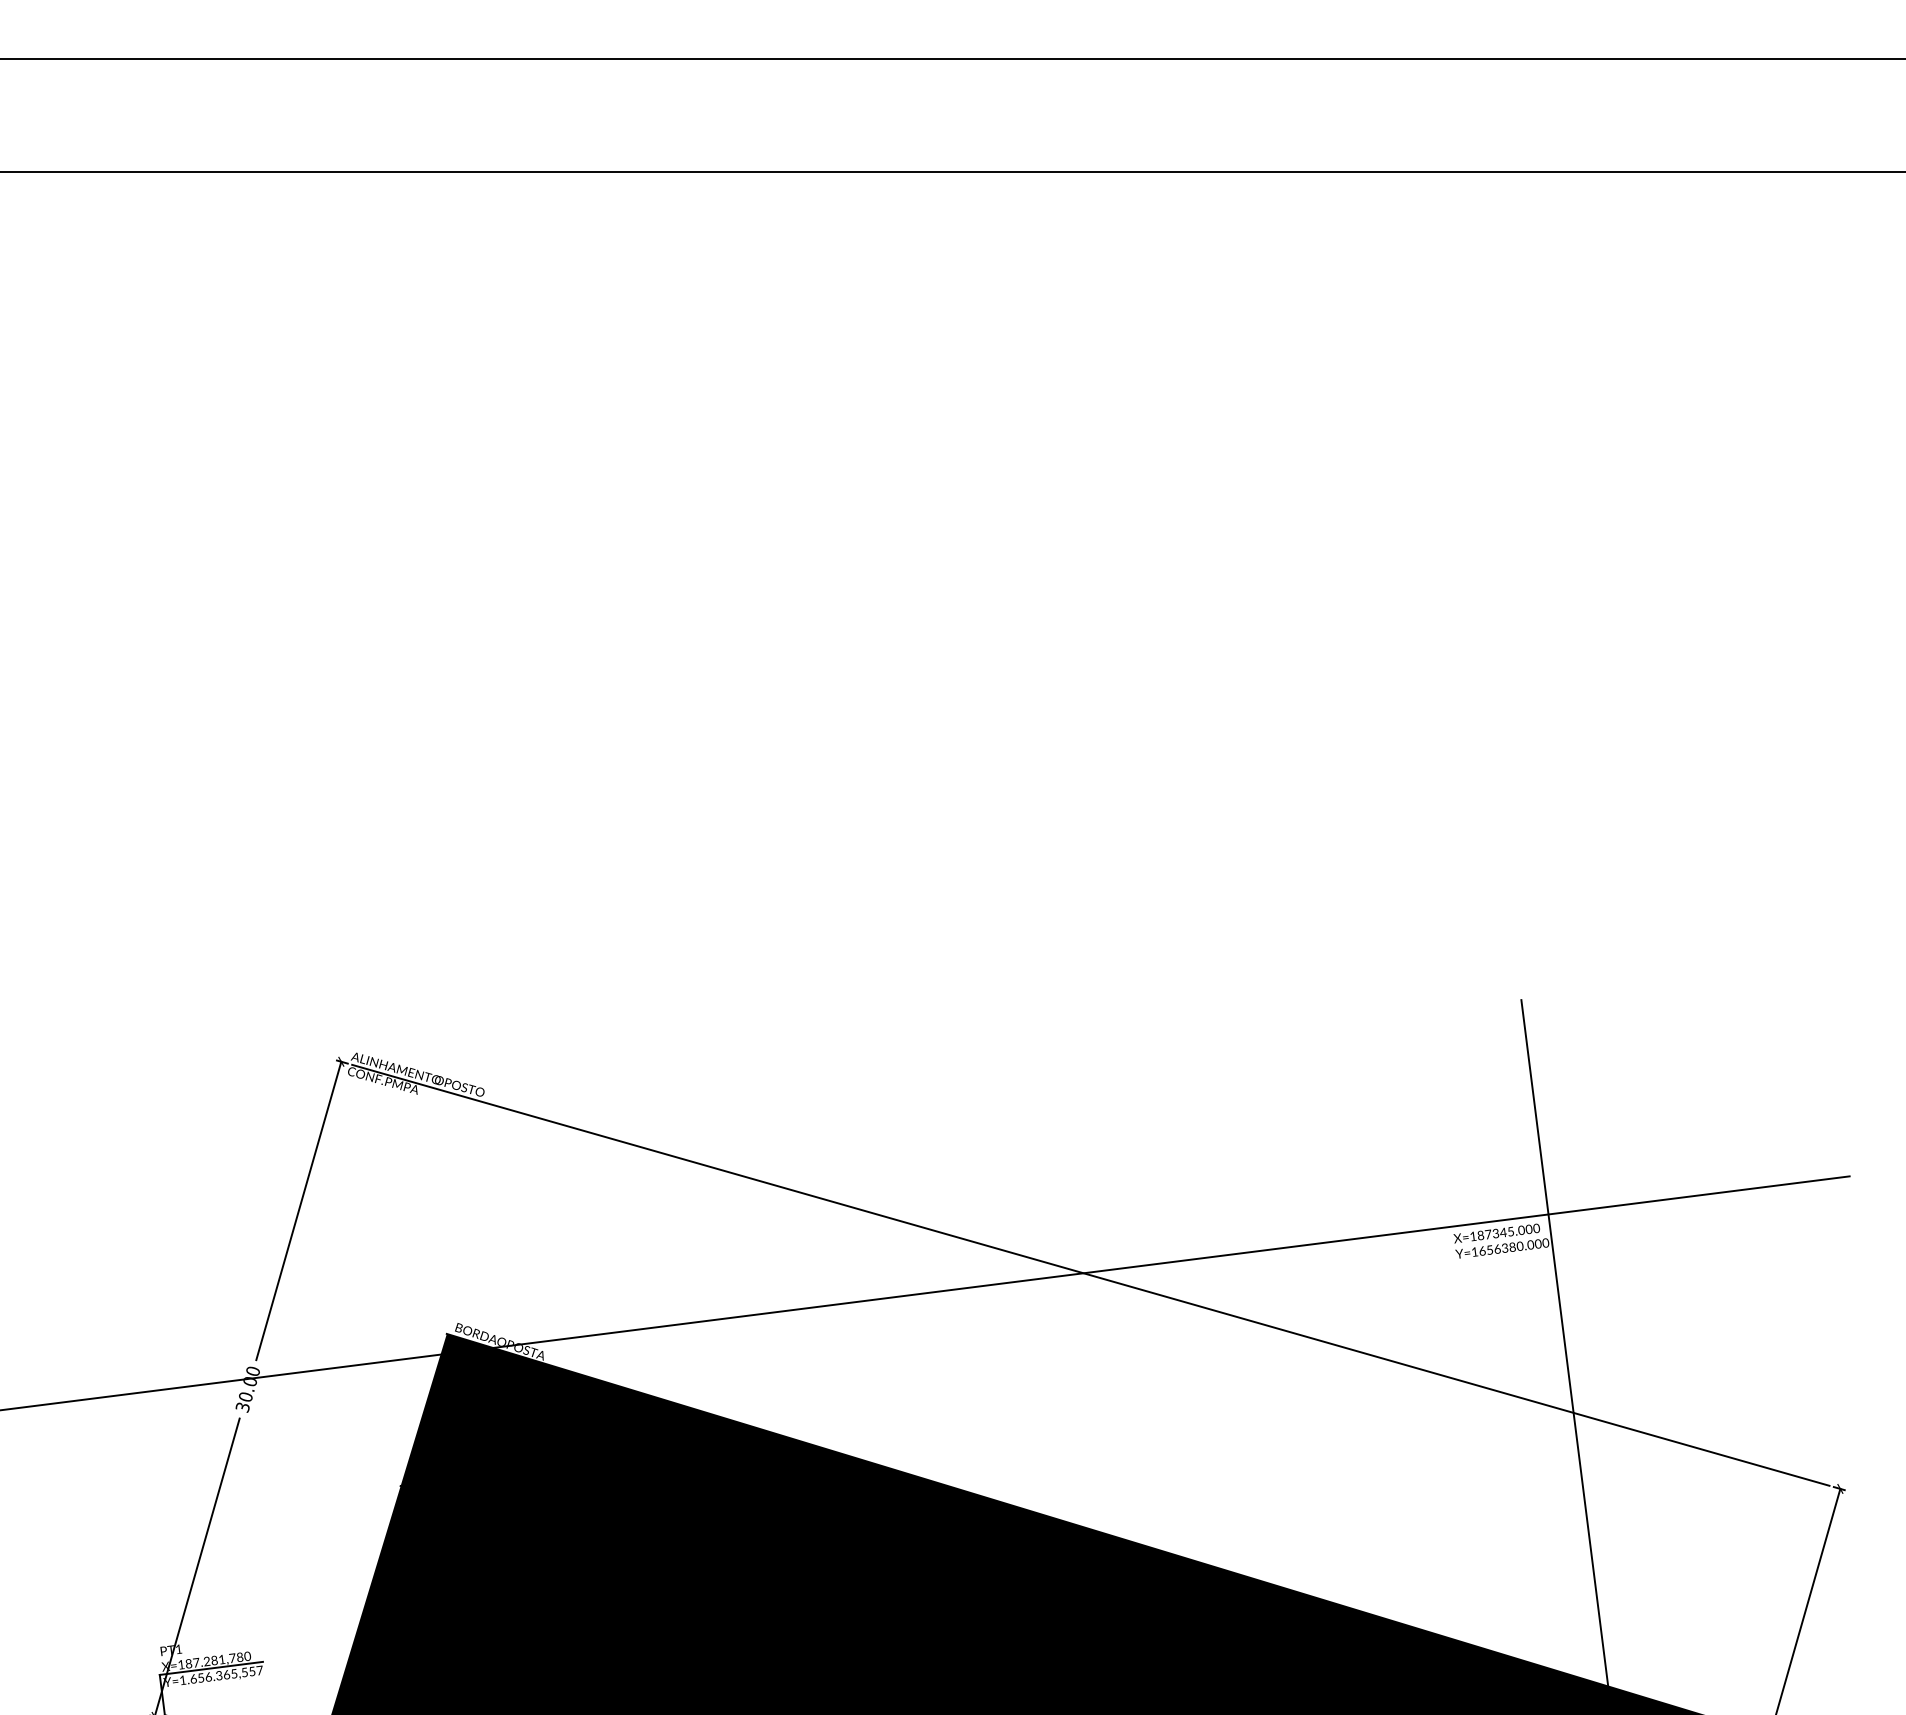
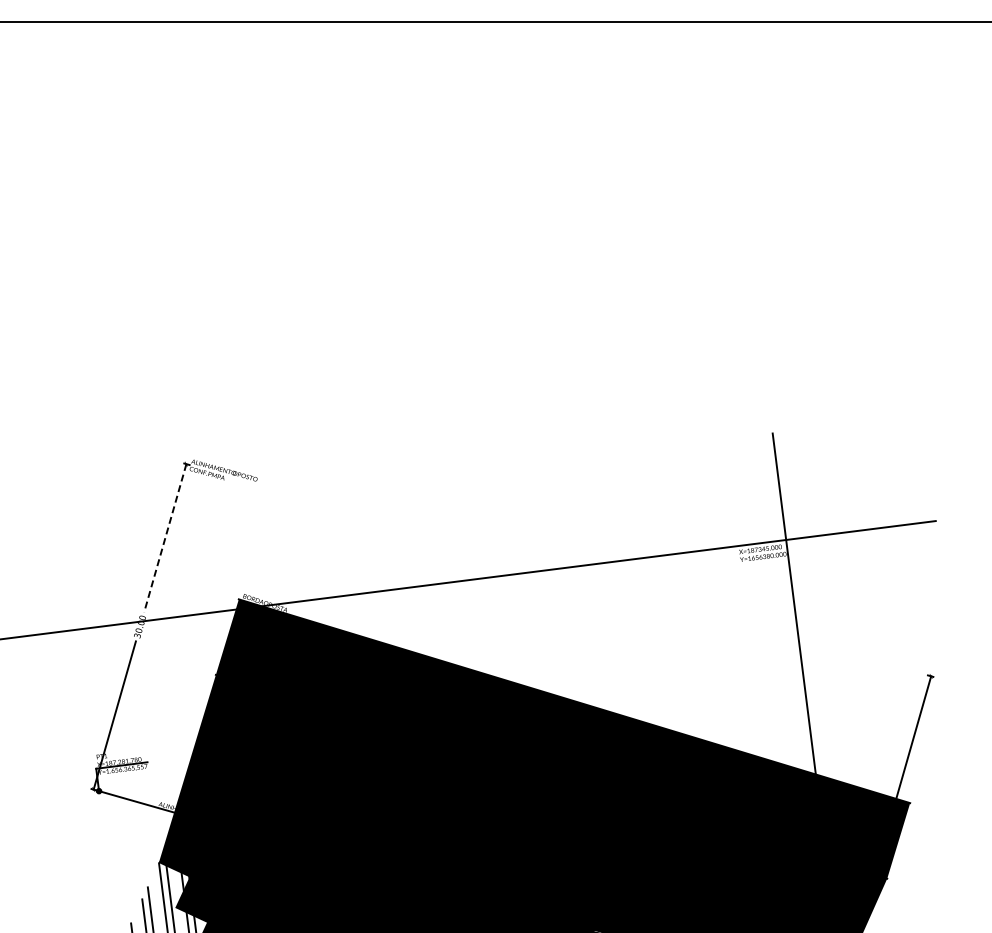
line: (299, 1211) -> (165, 538), solid -> dashed
line: (1090, 1273) -> (558, 569), removed

